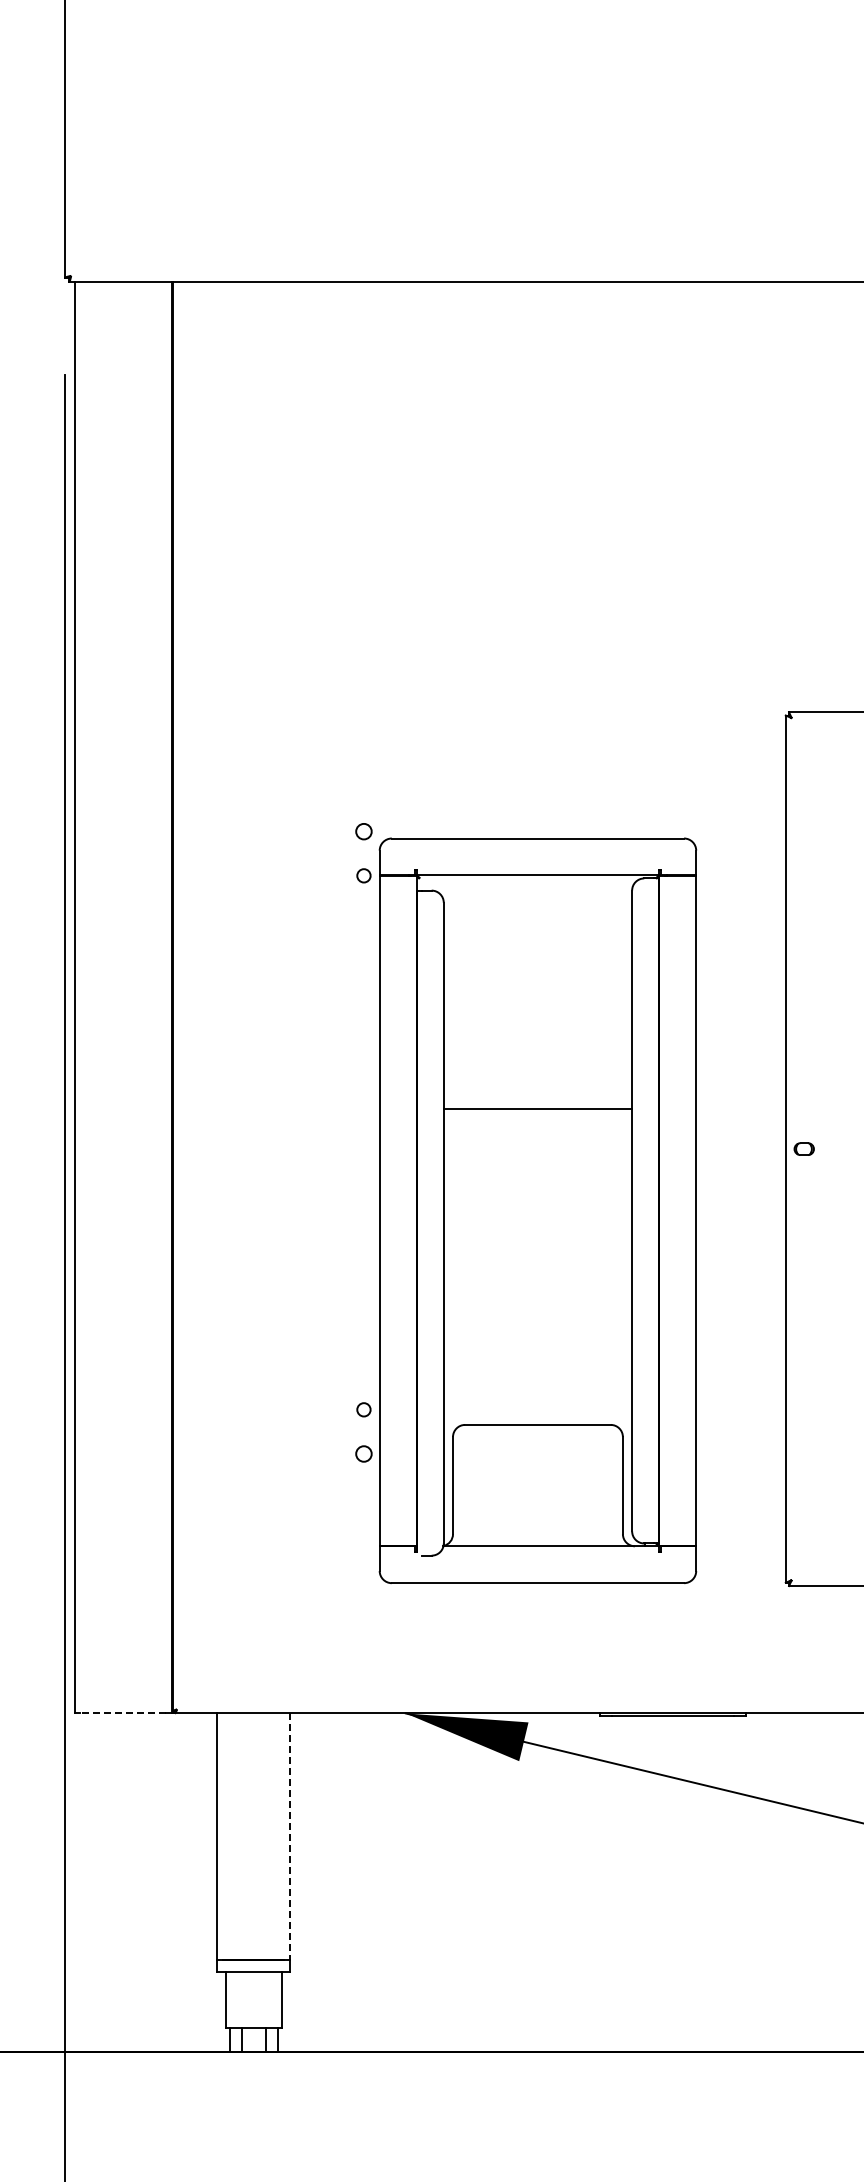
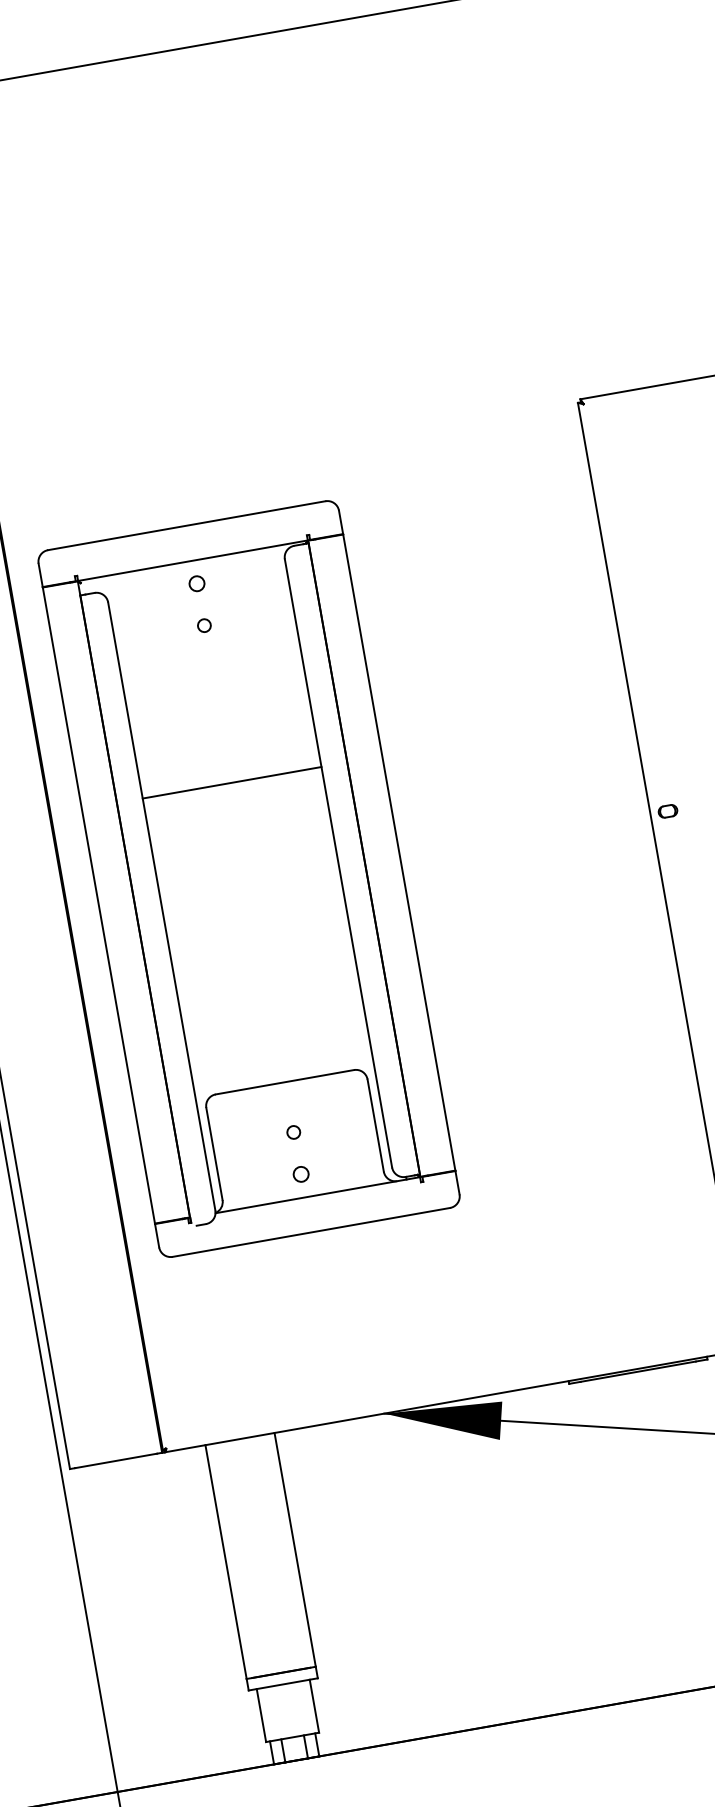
part: (537, 1210) -> (248, 878), moved
line: (122, 1713) -> (115, 1461), dashed -> solid
line: (290, 1837) -> (295, 1550), dashed -> solid

